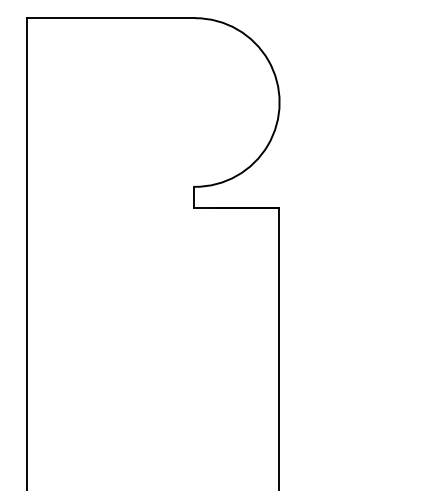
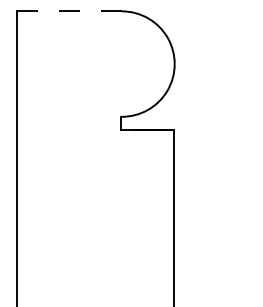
line: (111, 18) -> (69, 11), solid -> dashed

